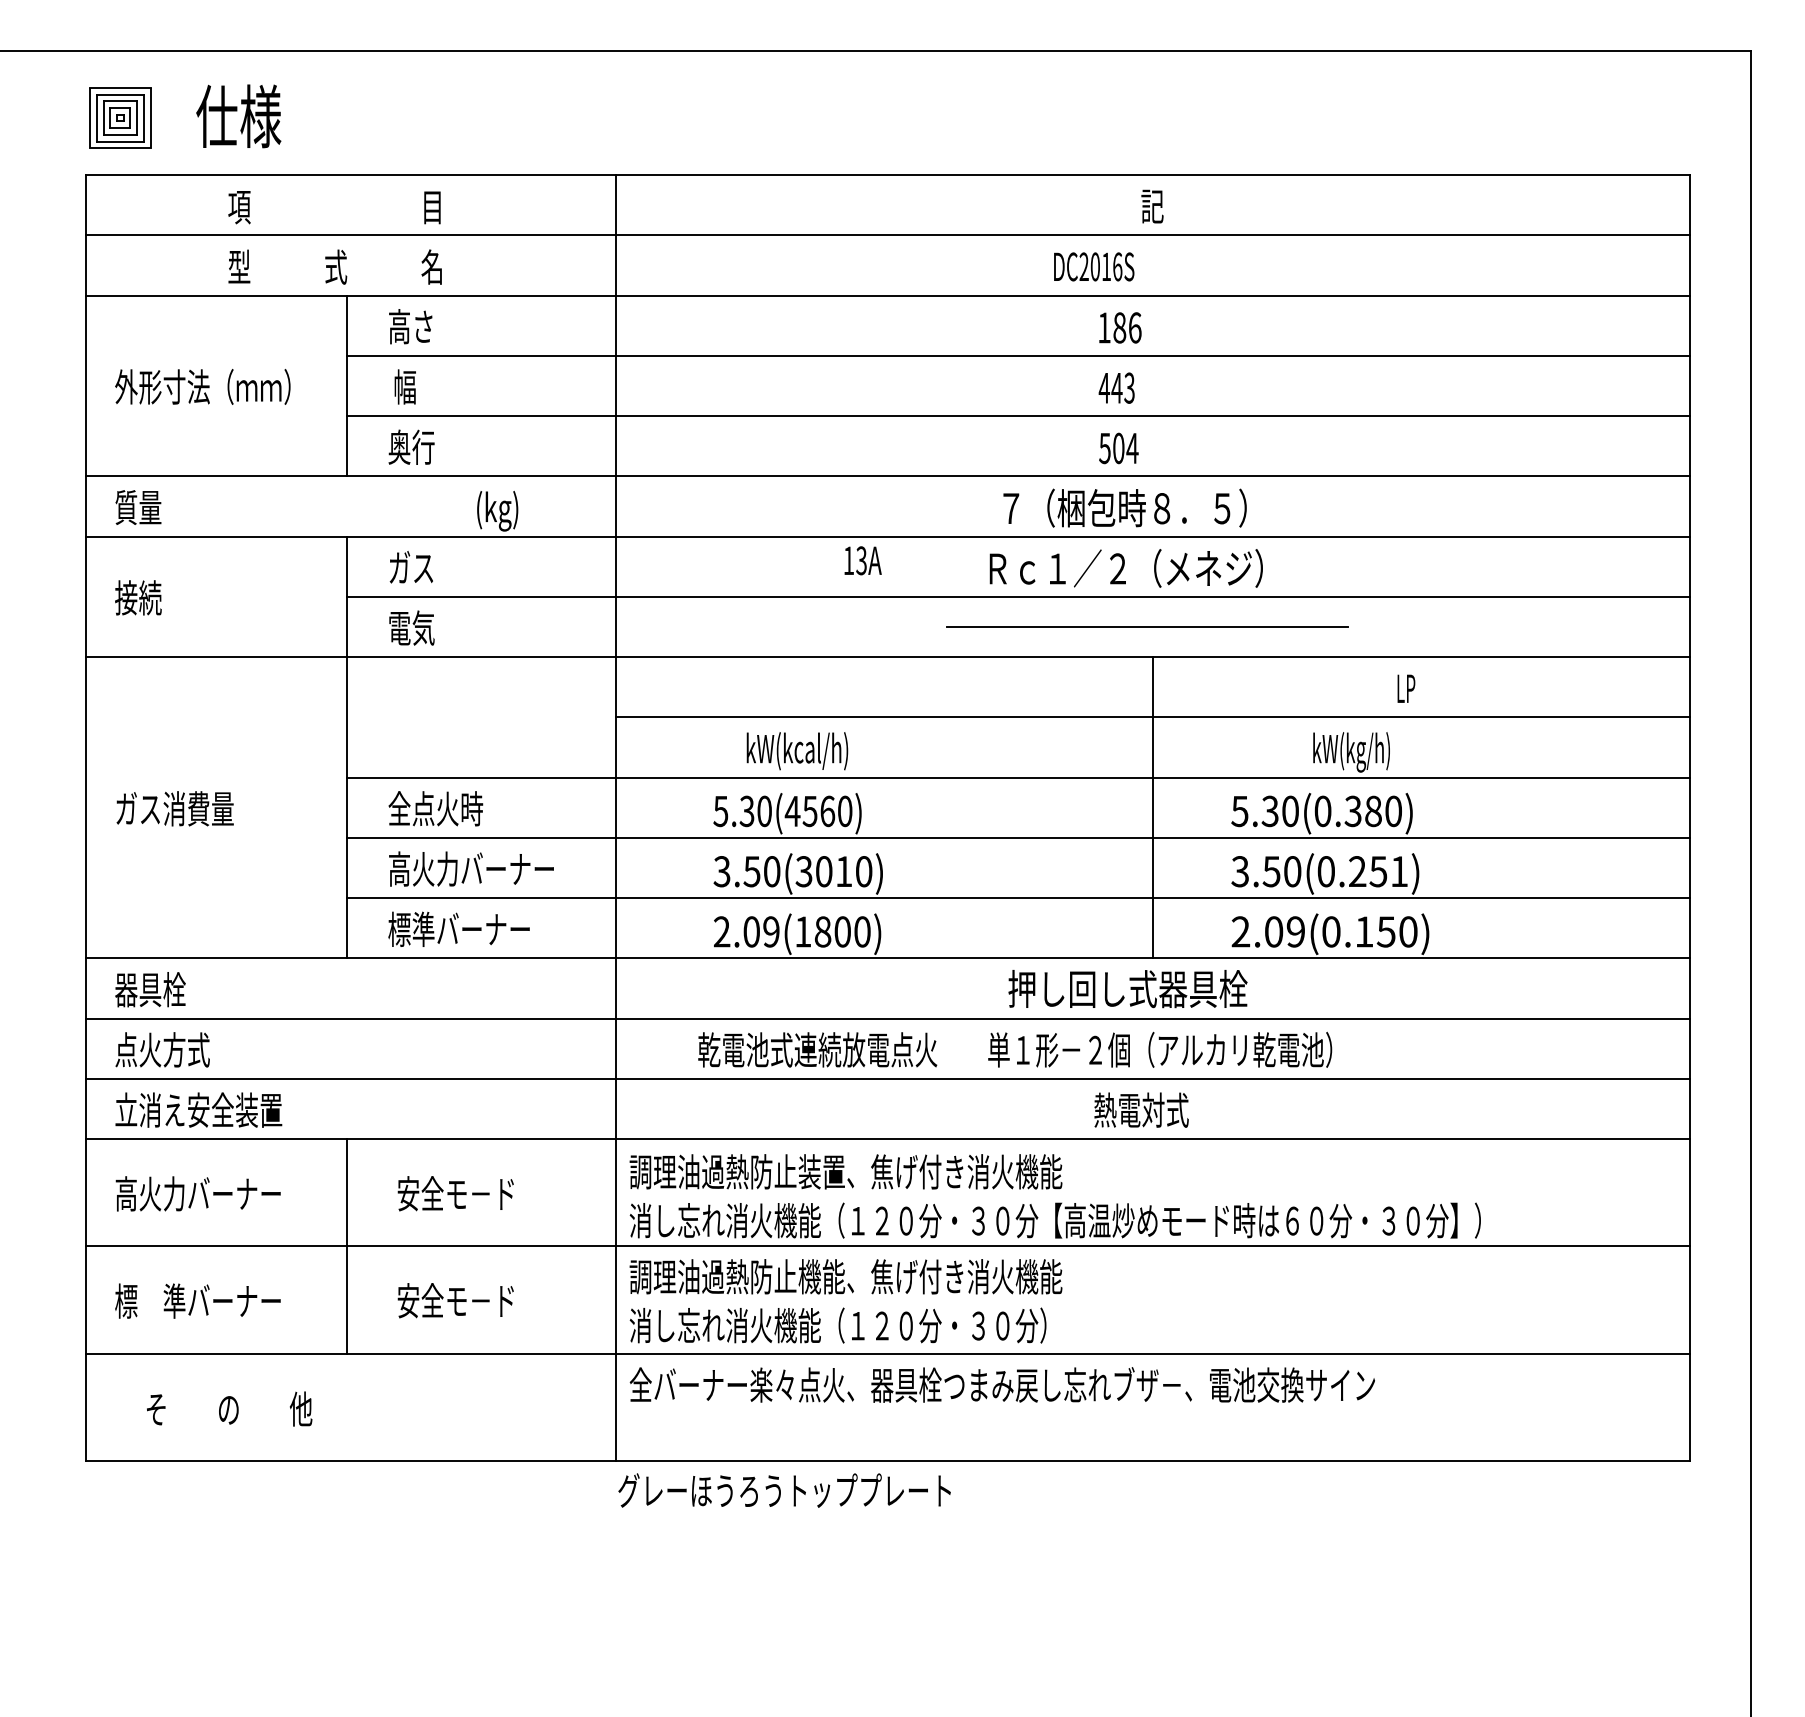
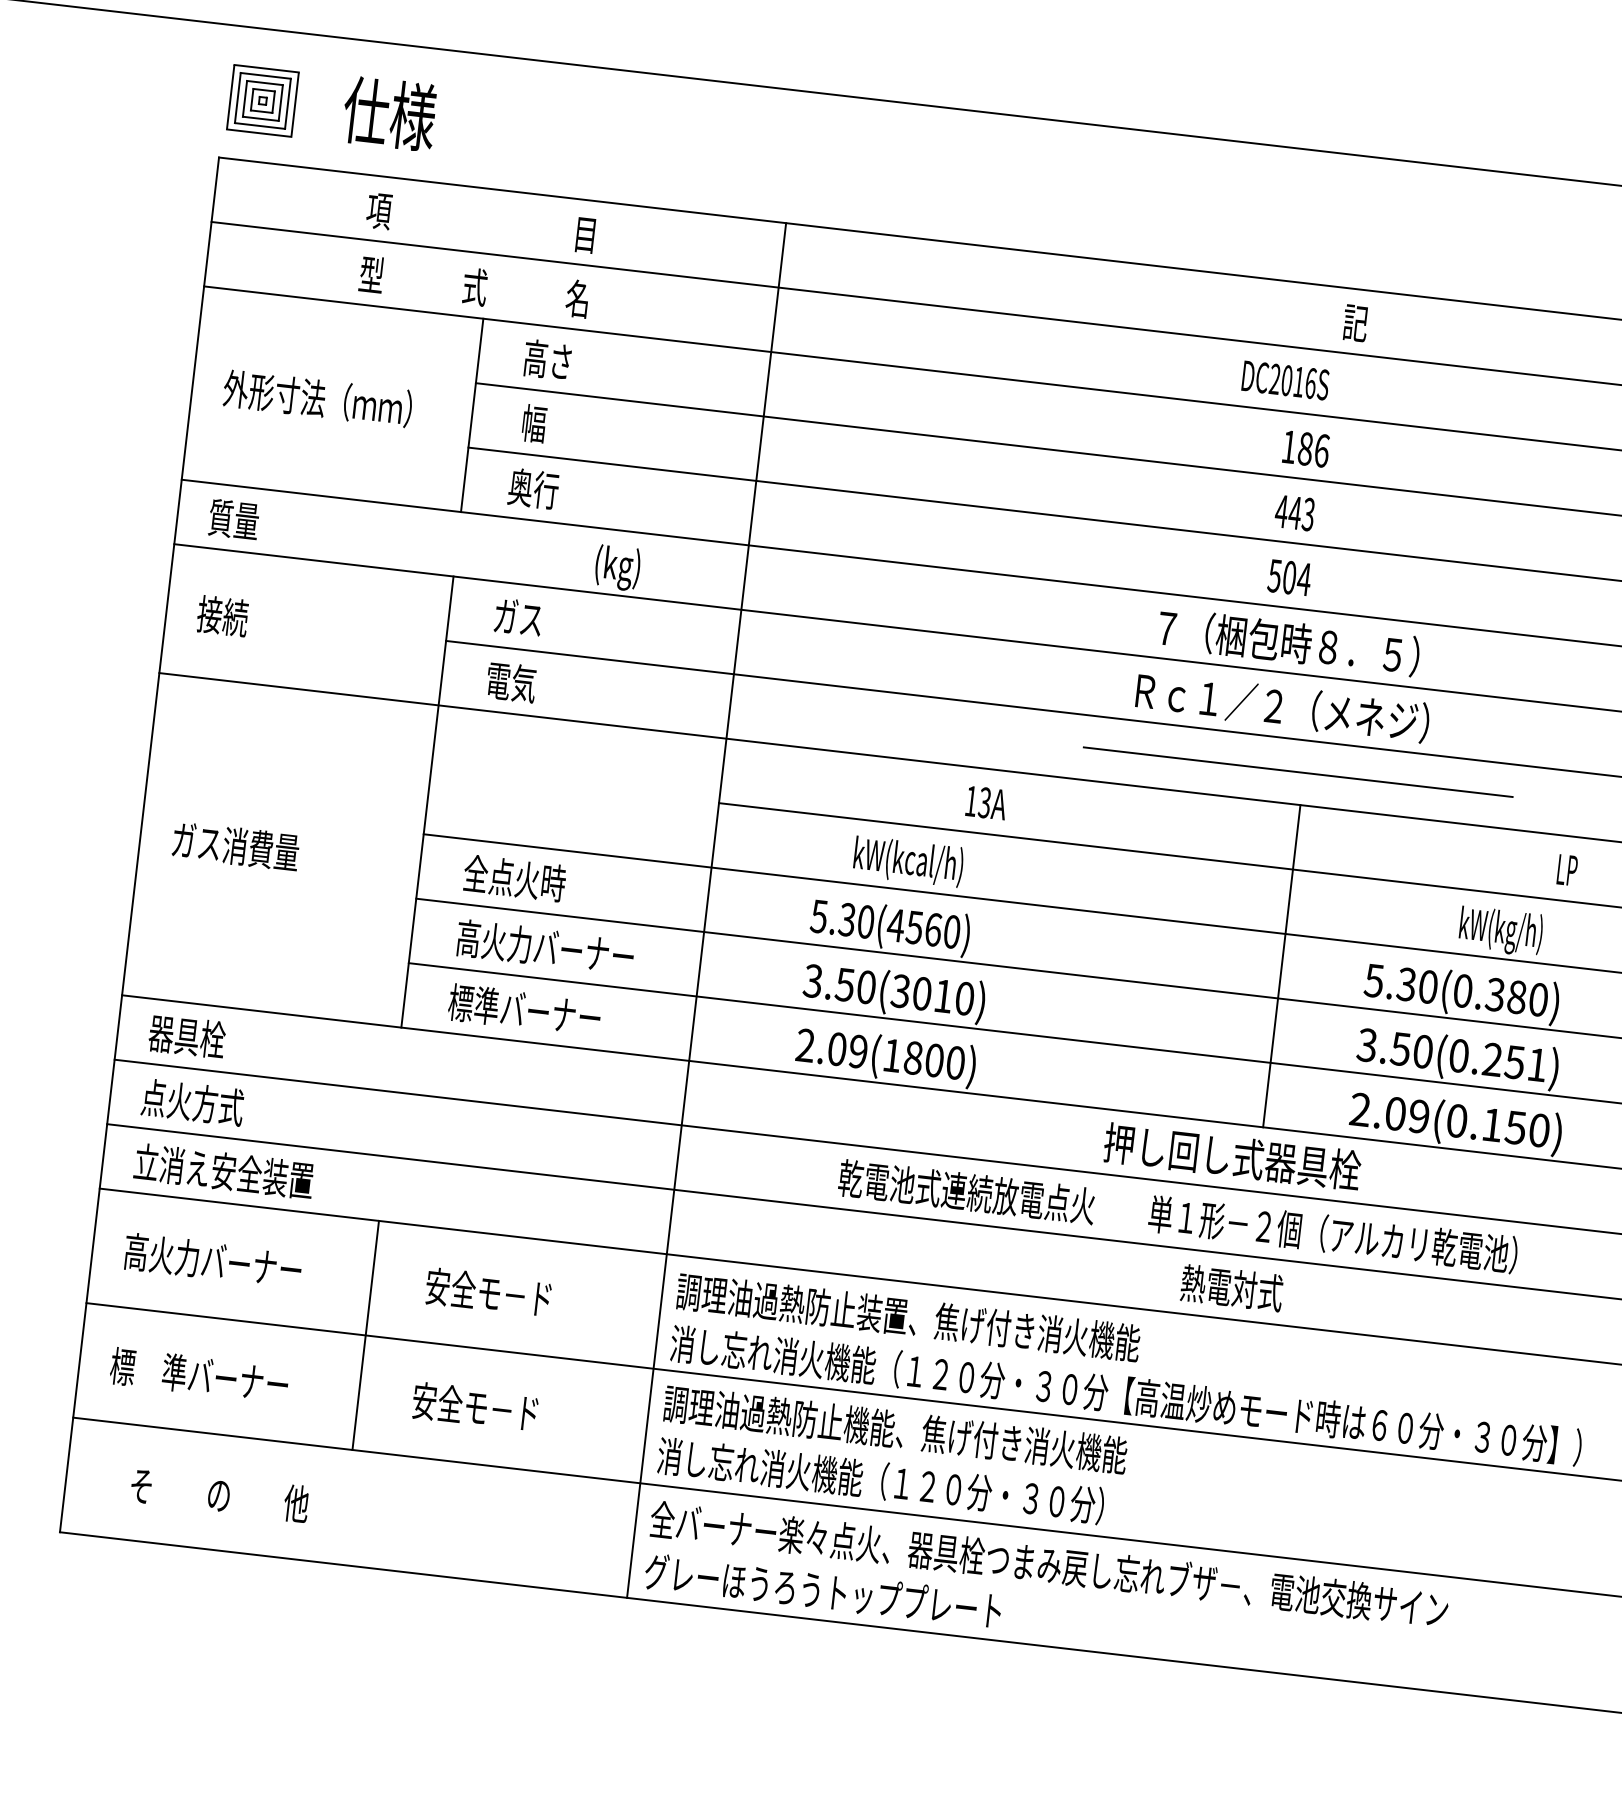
text: (862, 560) -> (985, 802), moved
text: (1015, 1049) -> (1178, 1216), moved
text: (784, 1490) -> (823, 1591), moved

